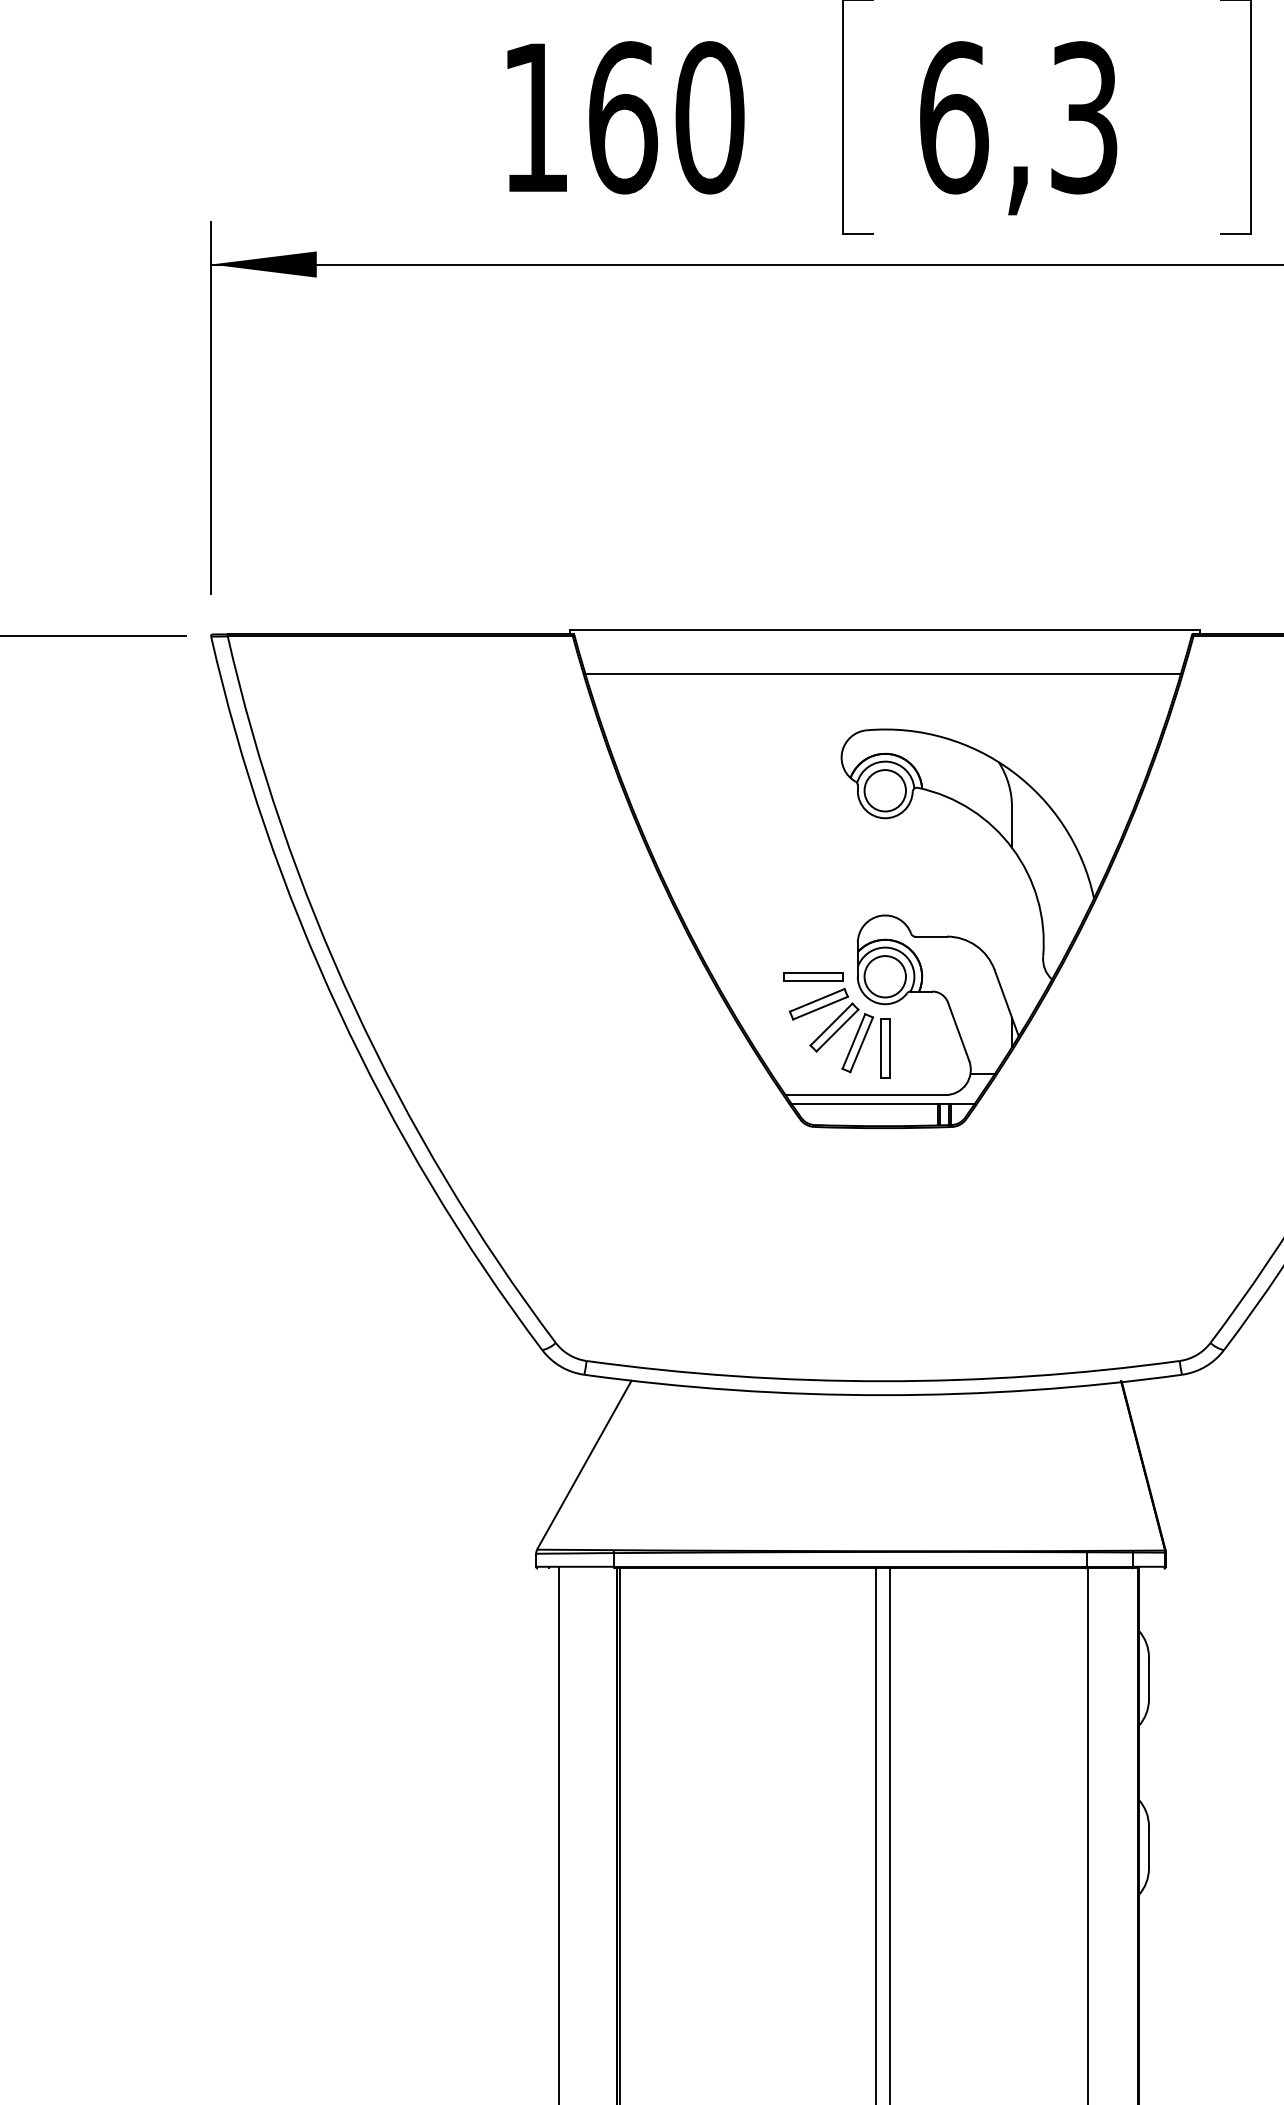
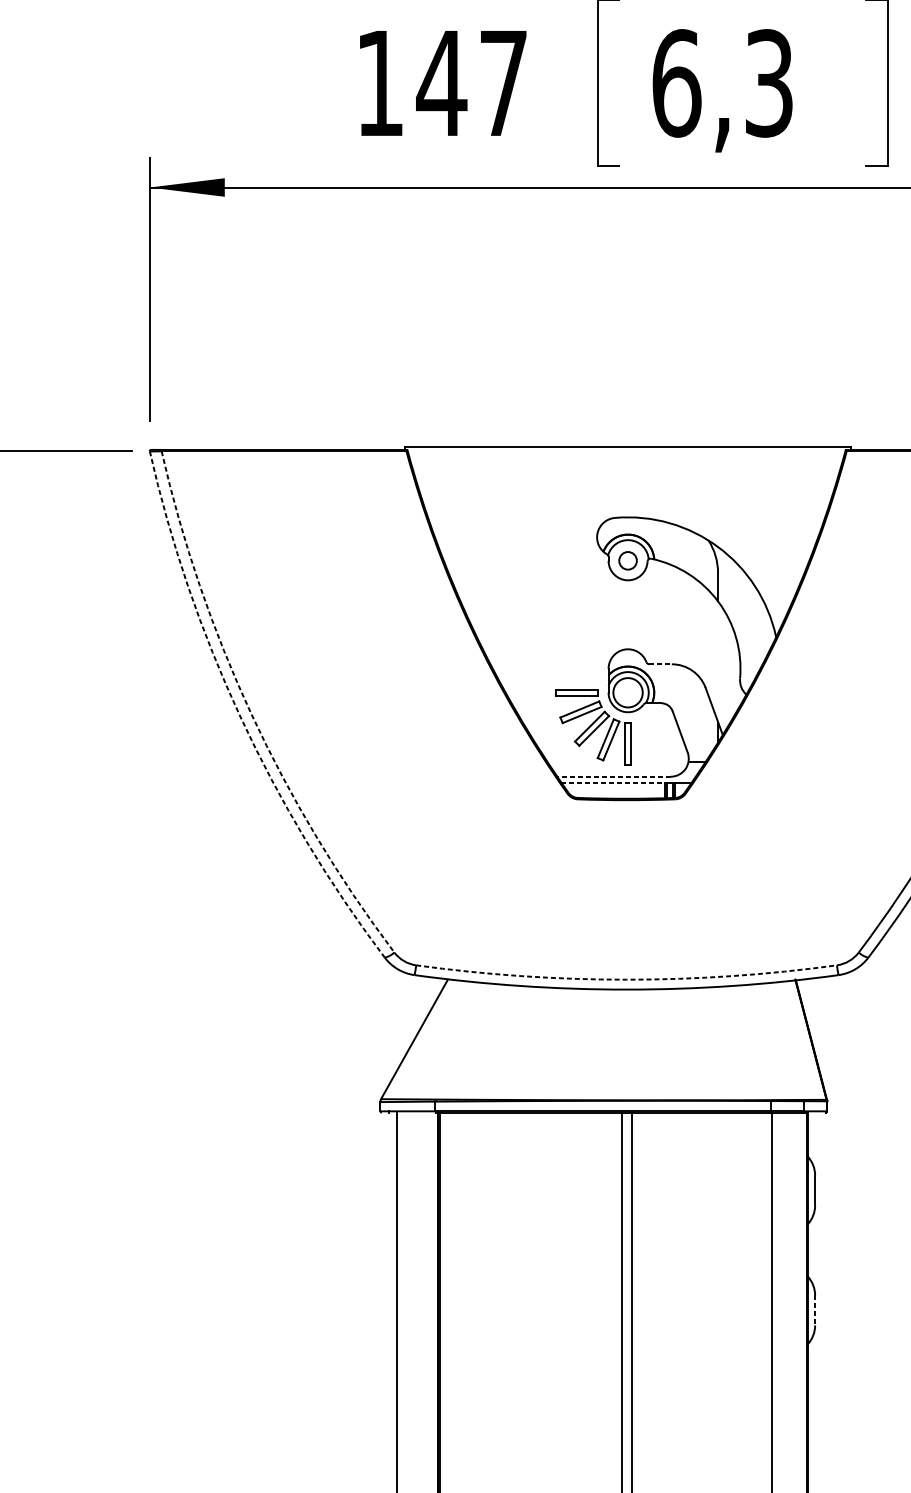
text: (665, 117) -> (472, 83), 160 -> 147
line: (882, 674) -> (626, 478), removed
circle: (884, 790) -> (627, 560), size x0.6
line: (931, 936) -> (660, 664), solid -> dashed
arc: (354, 1007) -> (251, 714), solid -> dashed
arc: (338, 1010) -> (240, 716), solid -> dashed
line: (865, 1095) -> (614, 777), solid -> dashed
line: (864, 1103) -> (613, 782), solid -> dashed
arc: (883, 1381) -> (626, 979), solid -> dashed
line: (1148, 1847) -> (814, 1310), solid -> dashed

